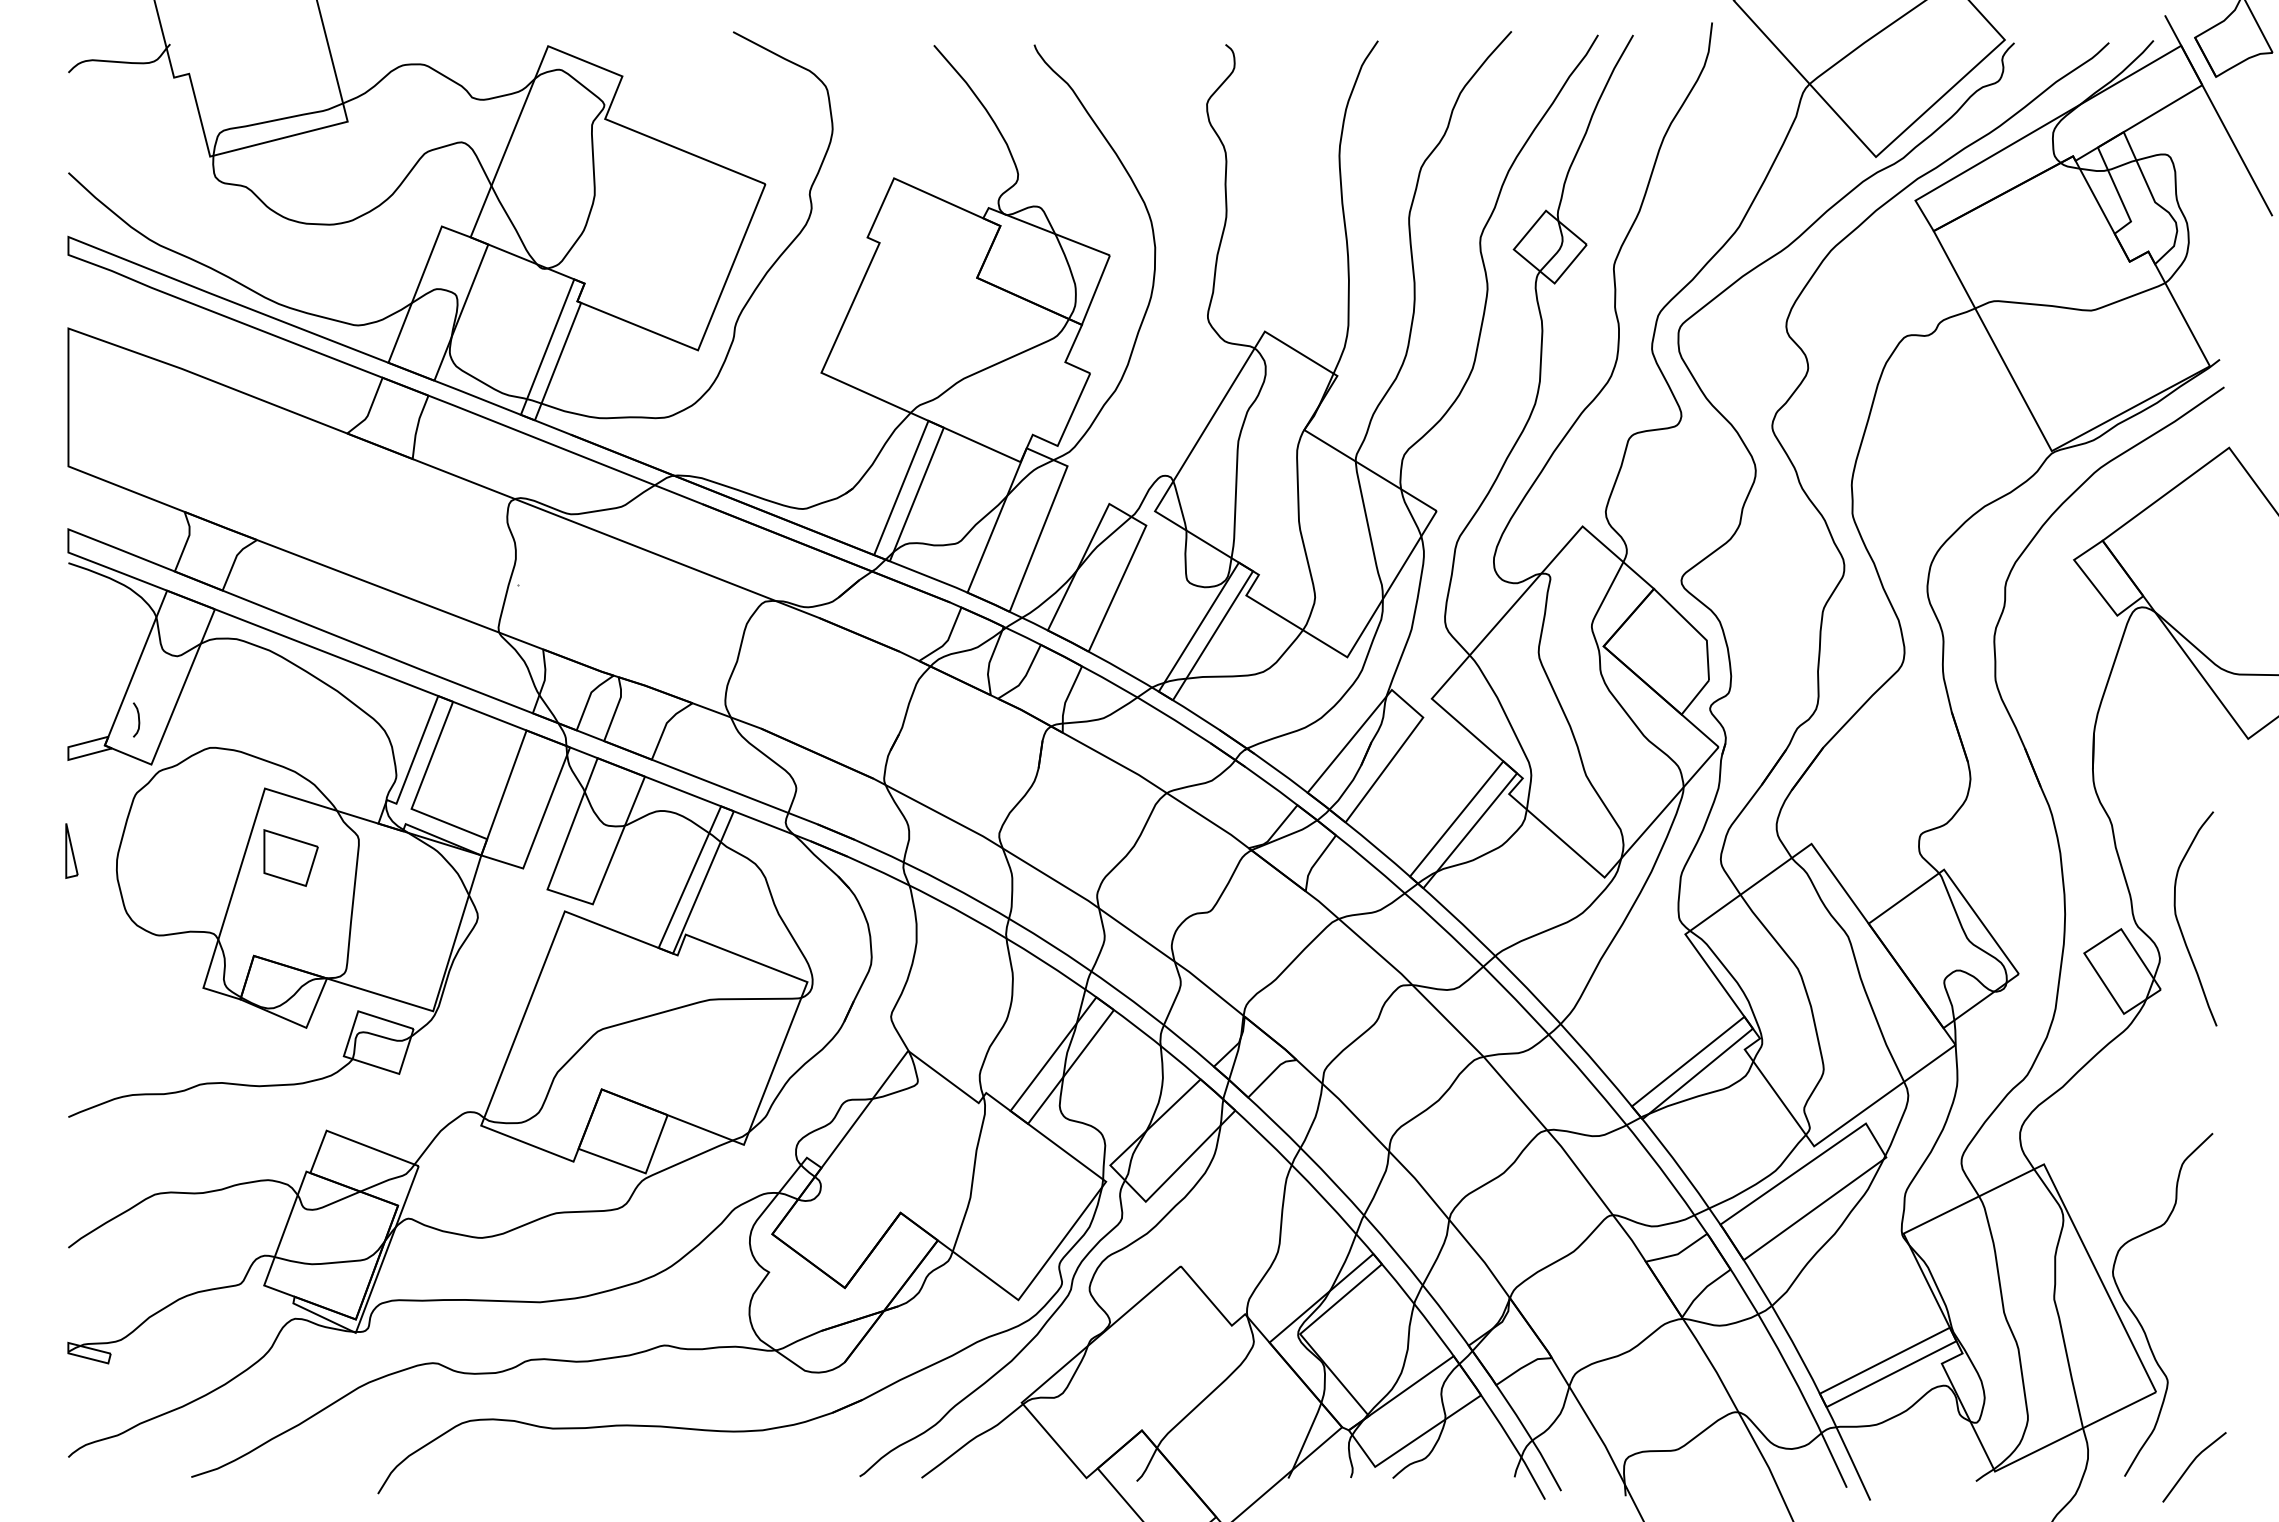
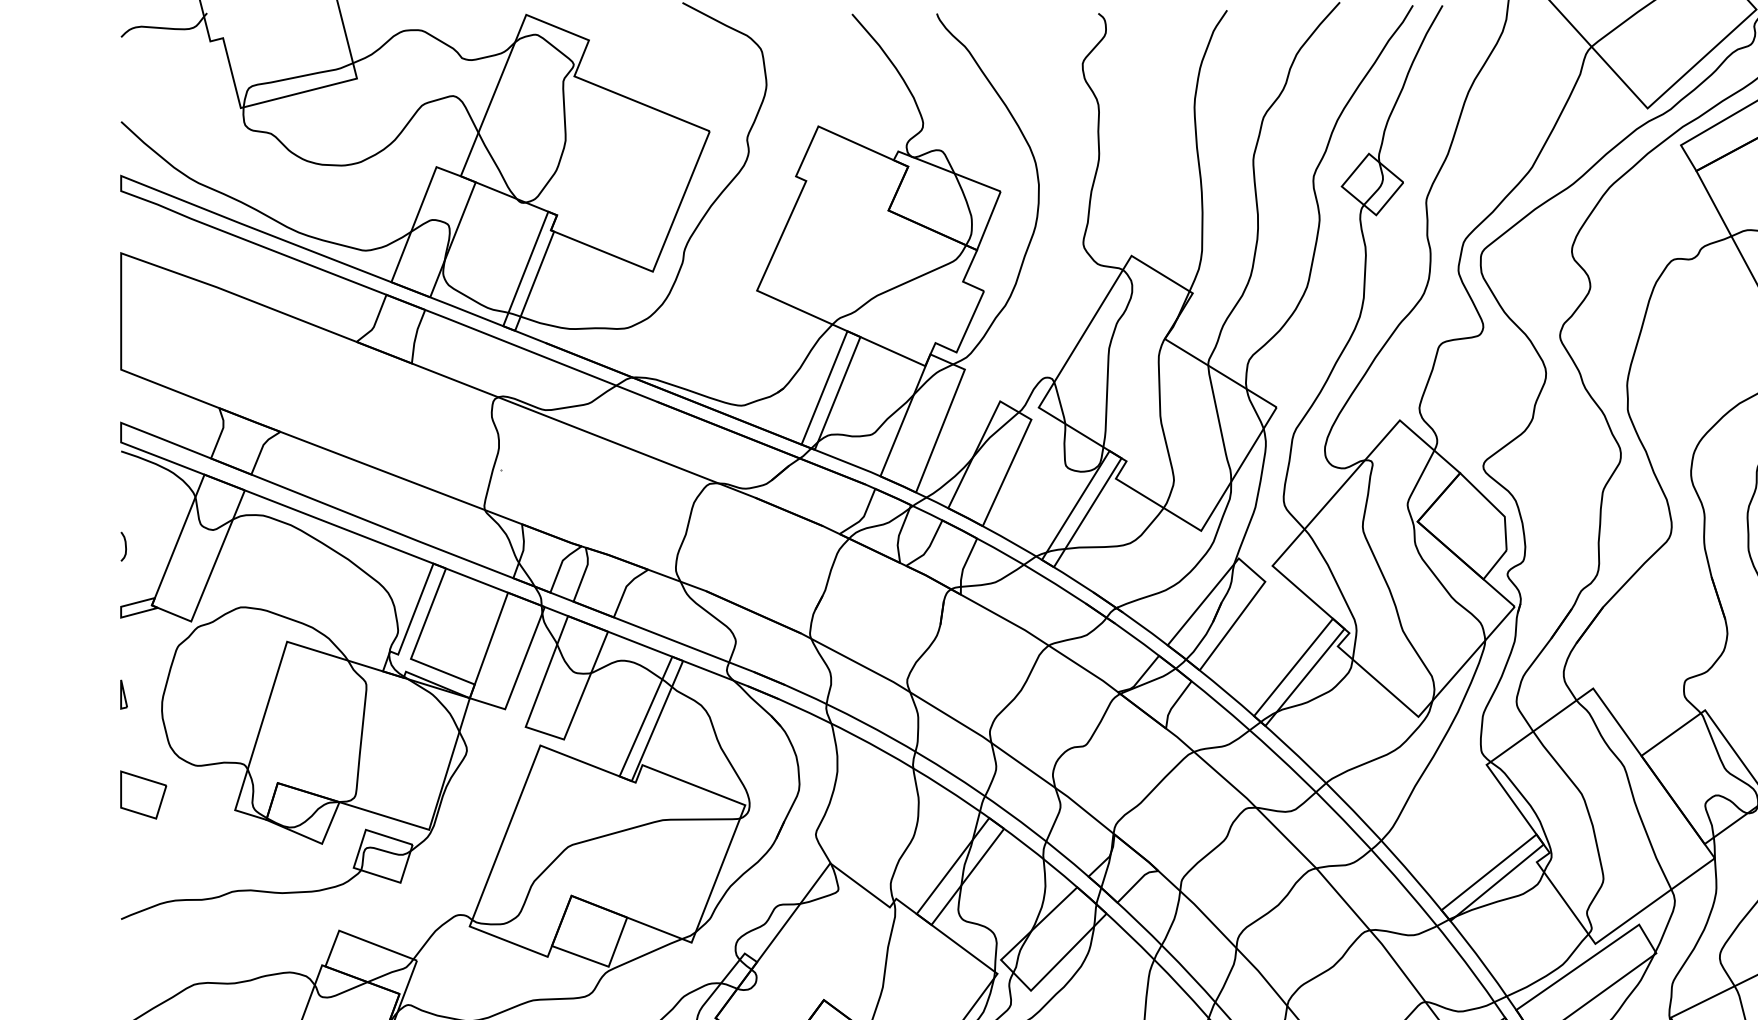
curve: (138, 719) -> (125, 546), moved
part: (71, 850) -> (123, 694), size x0.62
part: (290, 857) -> (143, 794), moved

